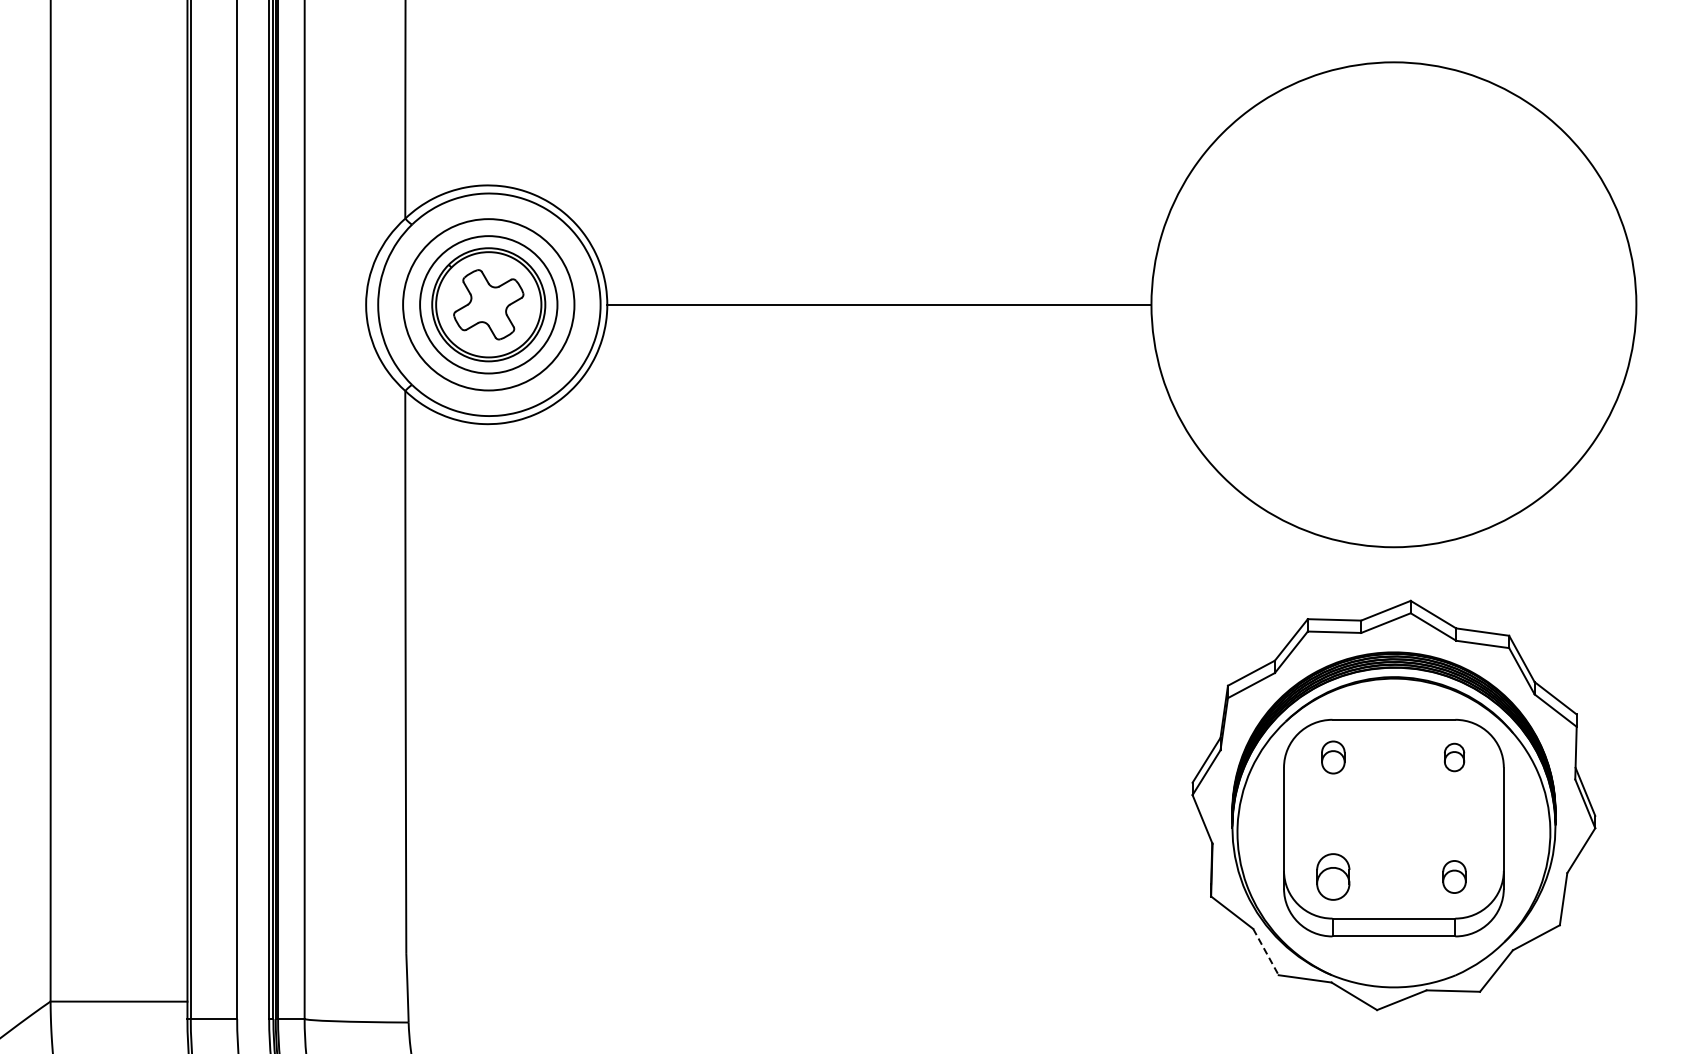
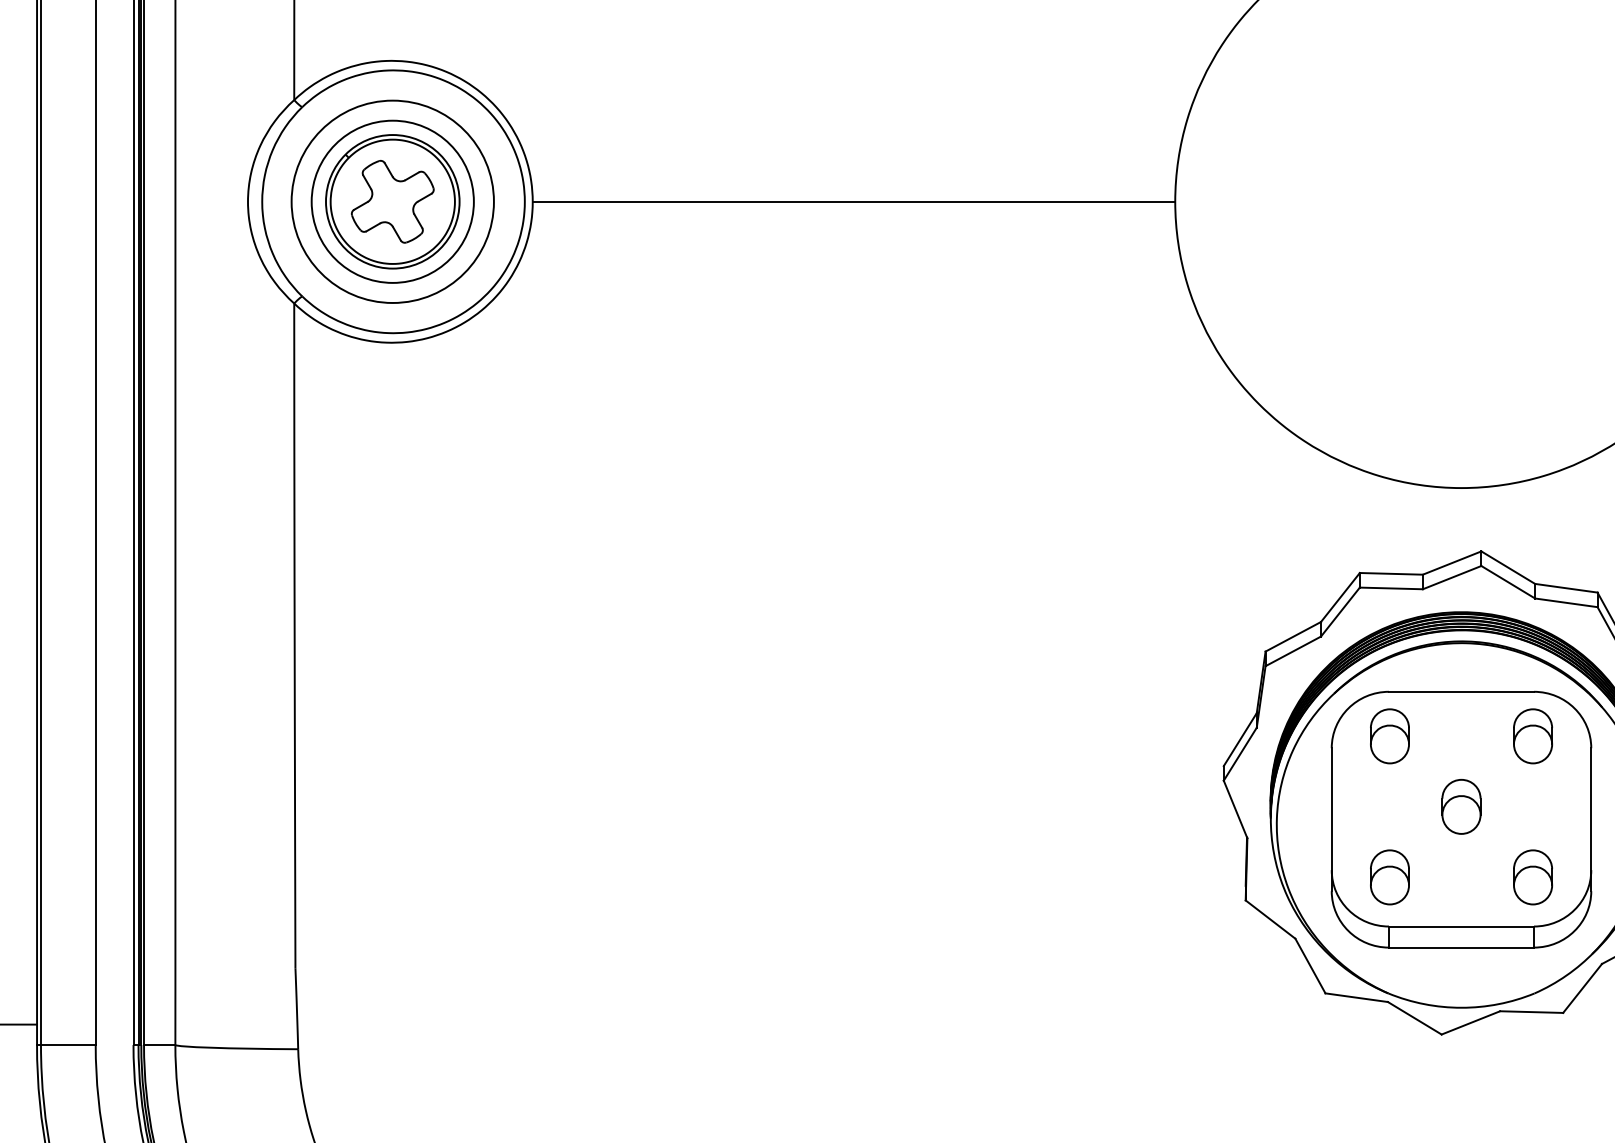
part: (1333, 757) -> (1390, 736), size x1.43
part: (1454, 757) -> (1533, 736), size x1.67
part: (1393, 817) -> (1461, 807), added
part: (1454, 876) -> (1533, 876), size x1.43
line: (1266, 952) -> (1311, 966), dashed -> solid

